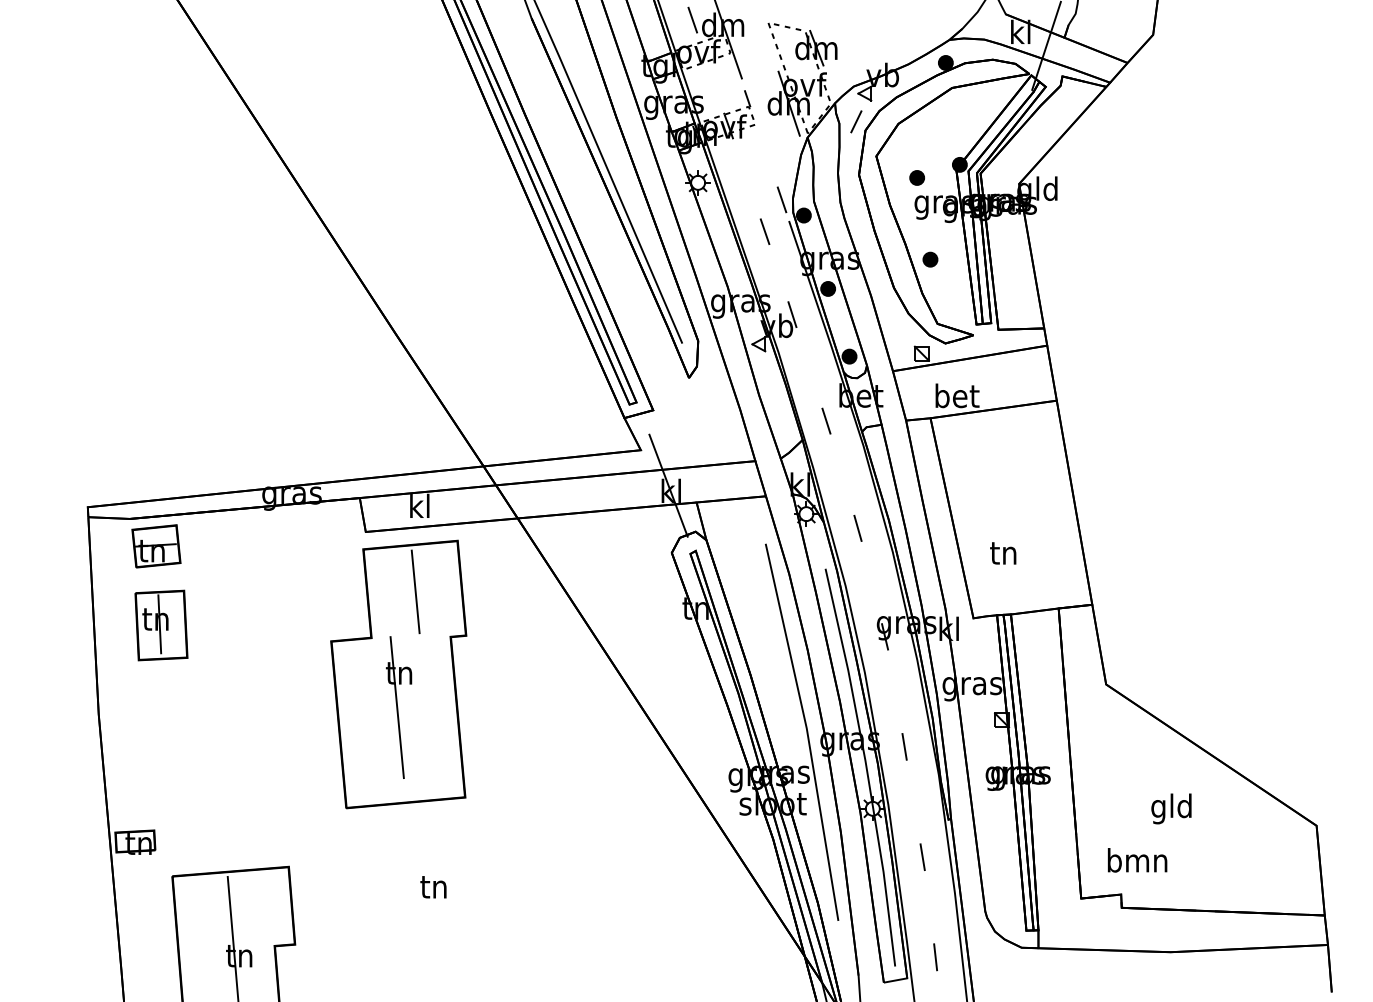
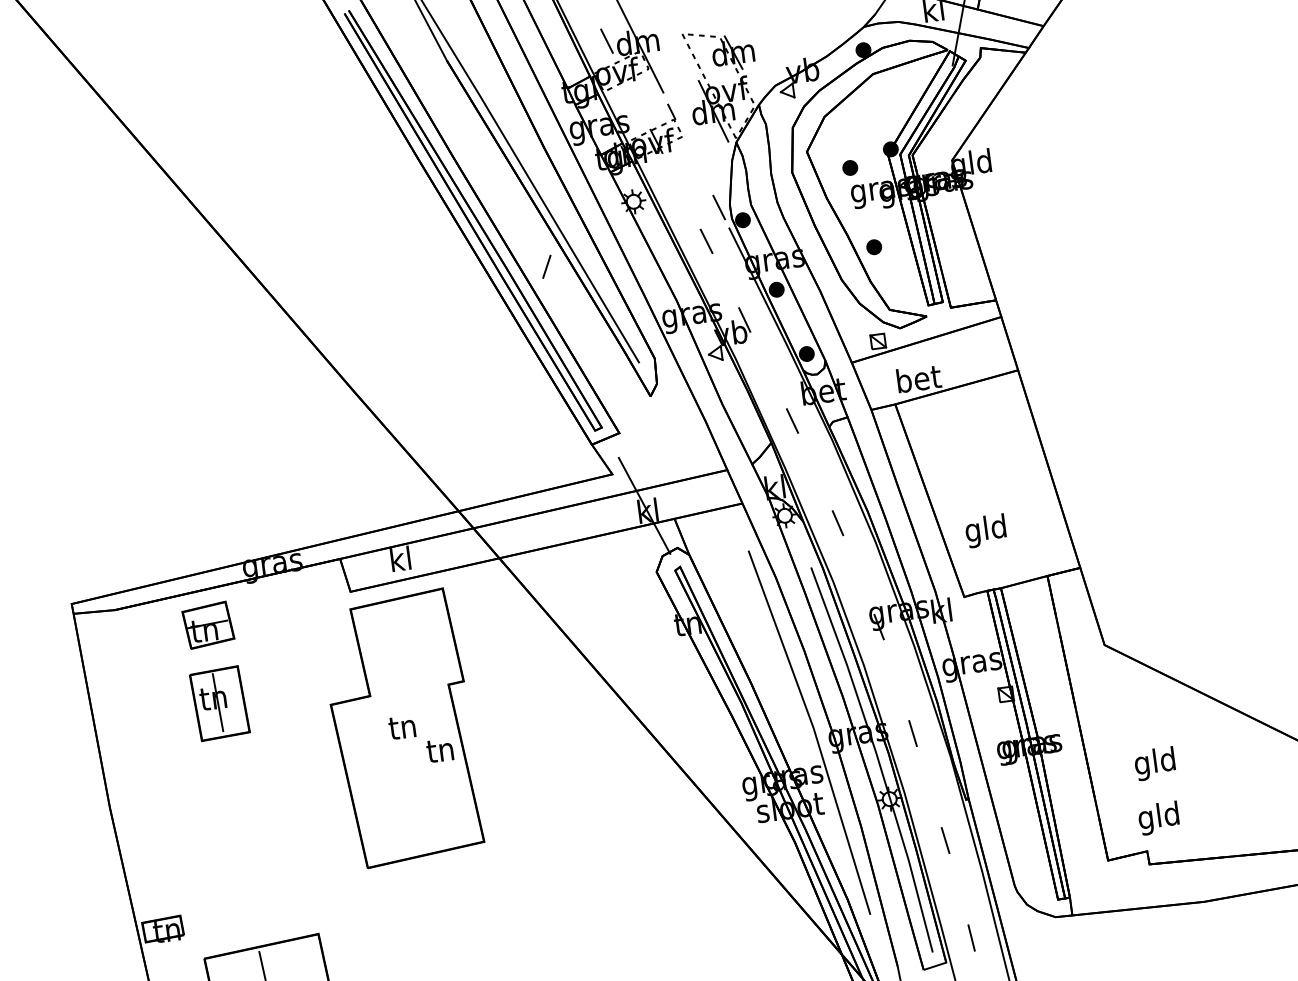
line: (856, 121) -> (546, 266), moved
part: (156, 546) -> (208, 625), moved
text: (1003, 555) -> (985, 530), tn -> gld
line: (415, 591) -> (407, 644), removed
part: (161, 625) -> (219, 703), moved
line: (396, 707) -> (404, 761), removed
text: (1171, 808) -> (1155, 763), moved
text: (1137, 863) -> (1159, 818), bmn -> gld
text: (433, 887) -> (440, 750), moved

